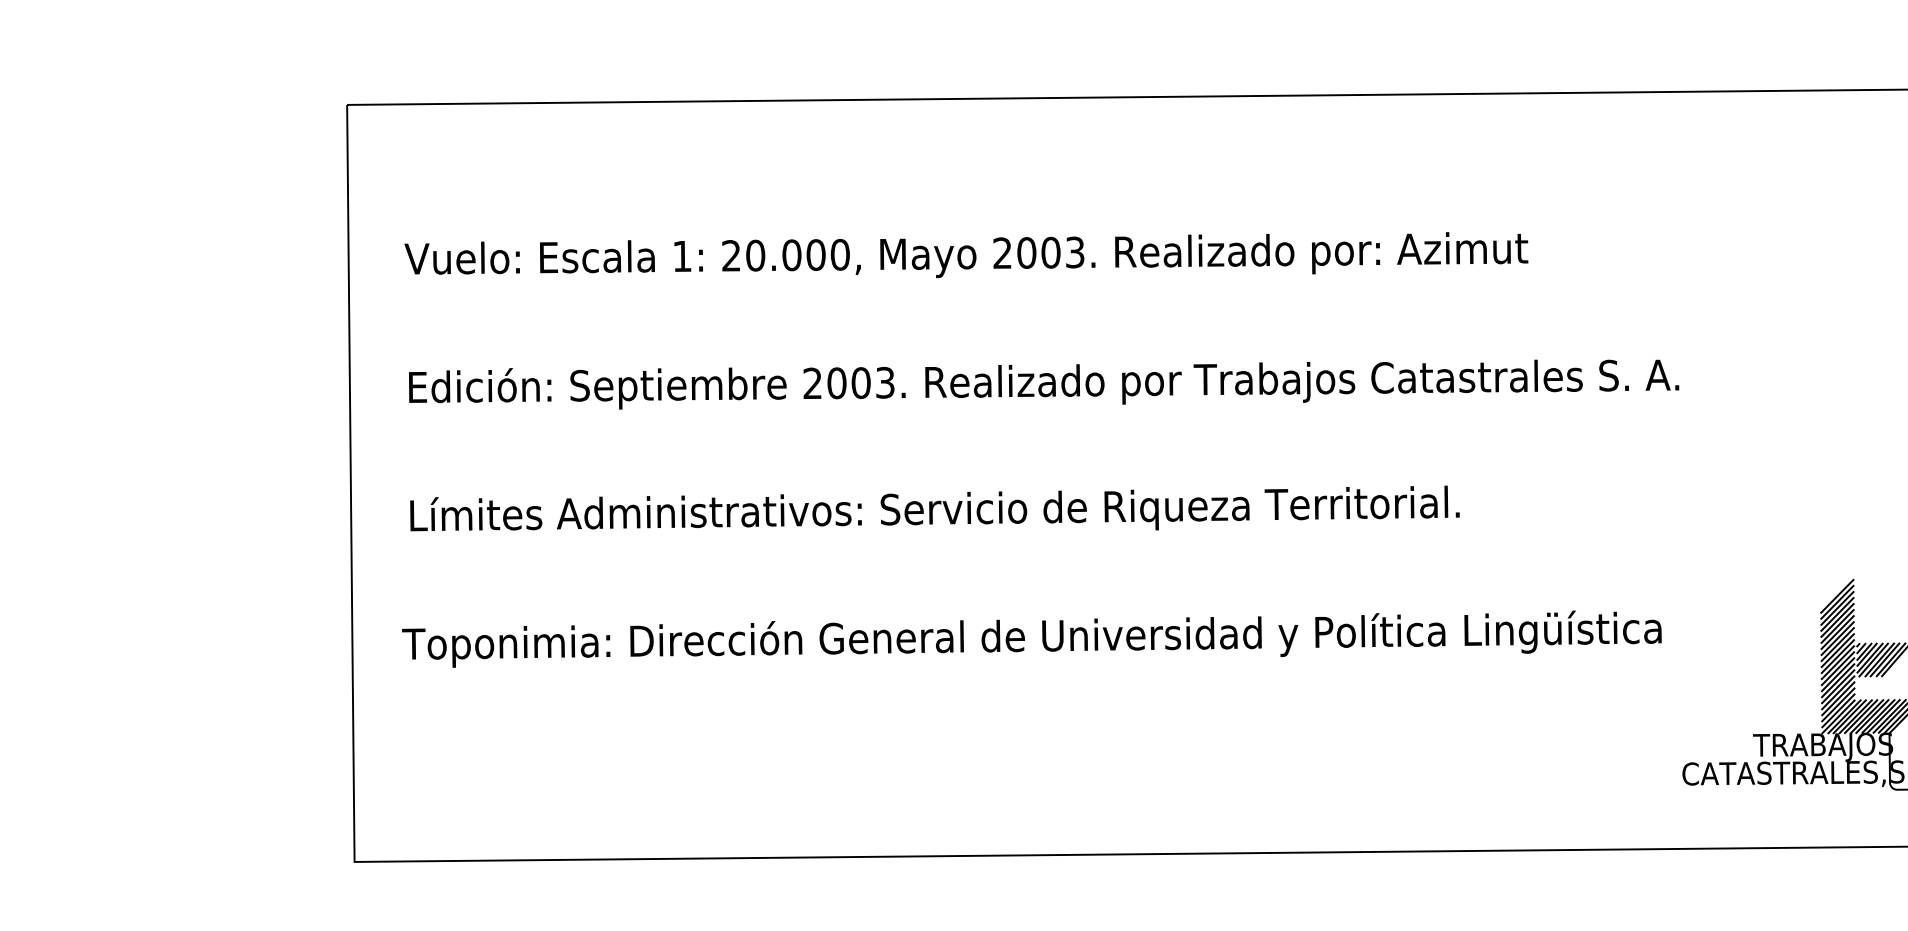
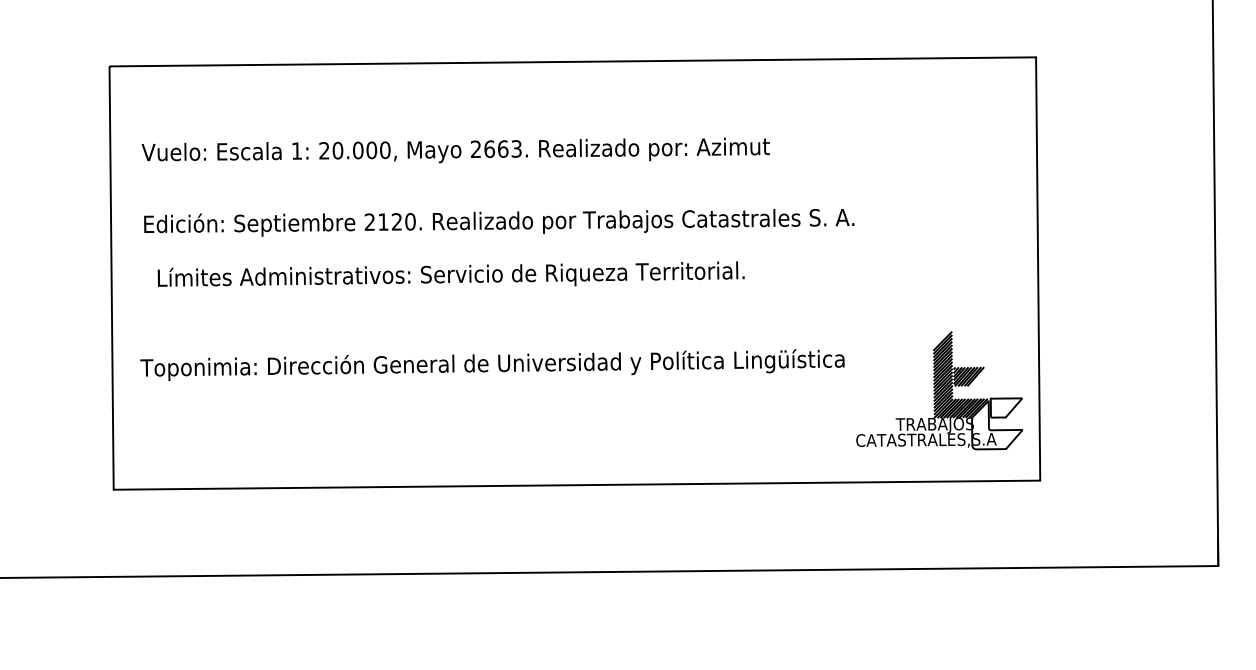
text: (1039, 251) -> (496, 148), 2003. -> 2663.
text: (860, 382) -> (396, 221), 2003. -> 2120.
text: (933, 507) -> (450, 273), moved

